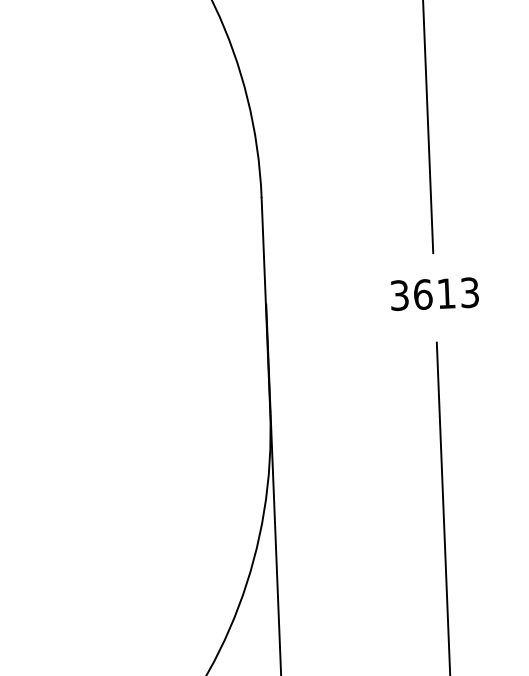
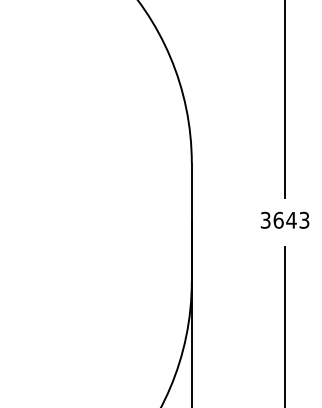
text: (446, 293) -> (291, 220), 3613 -> 3643

